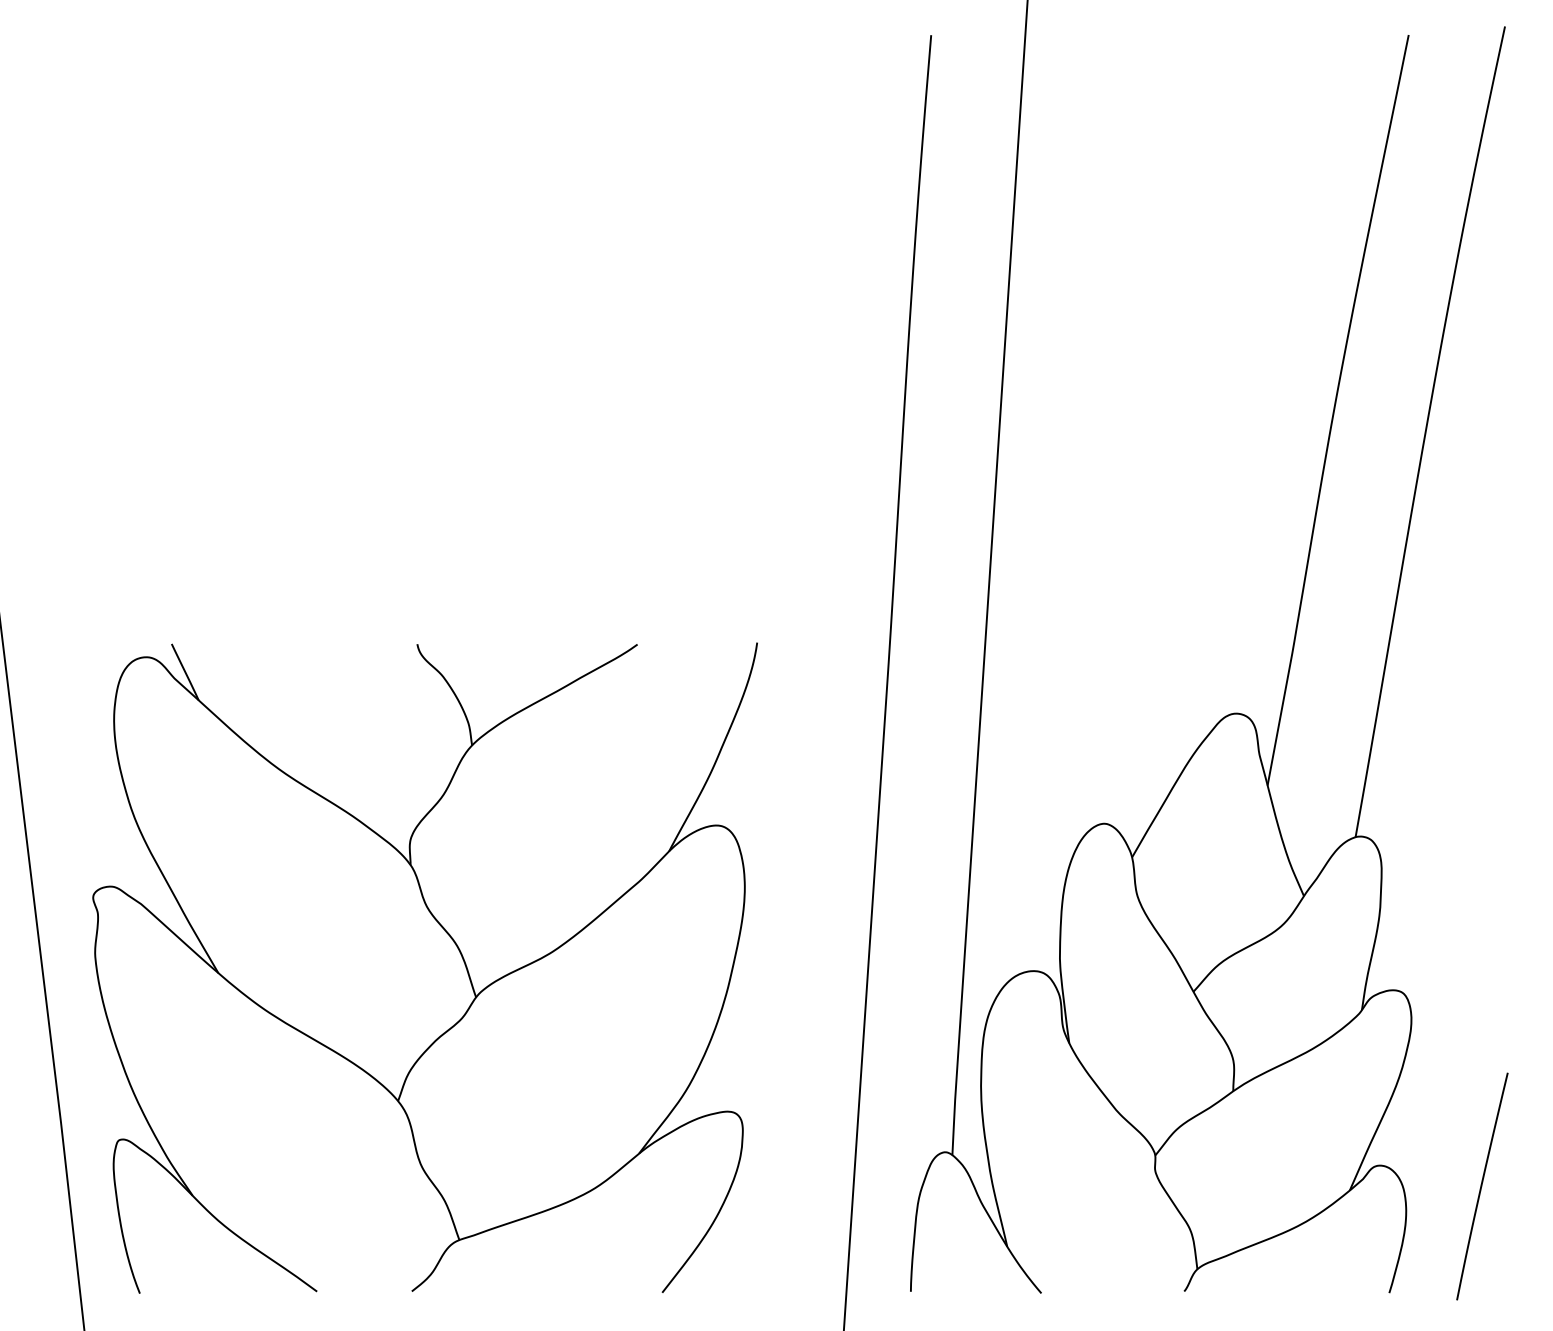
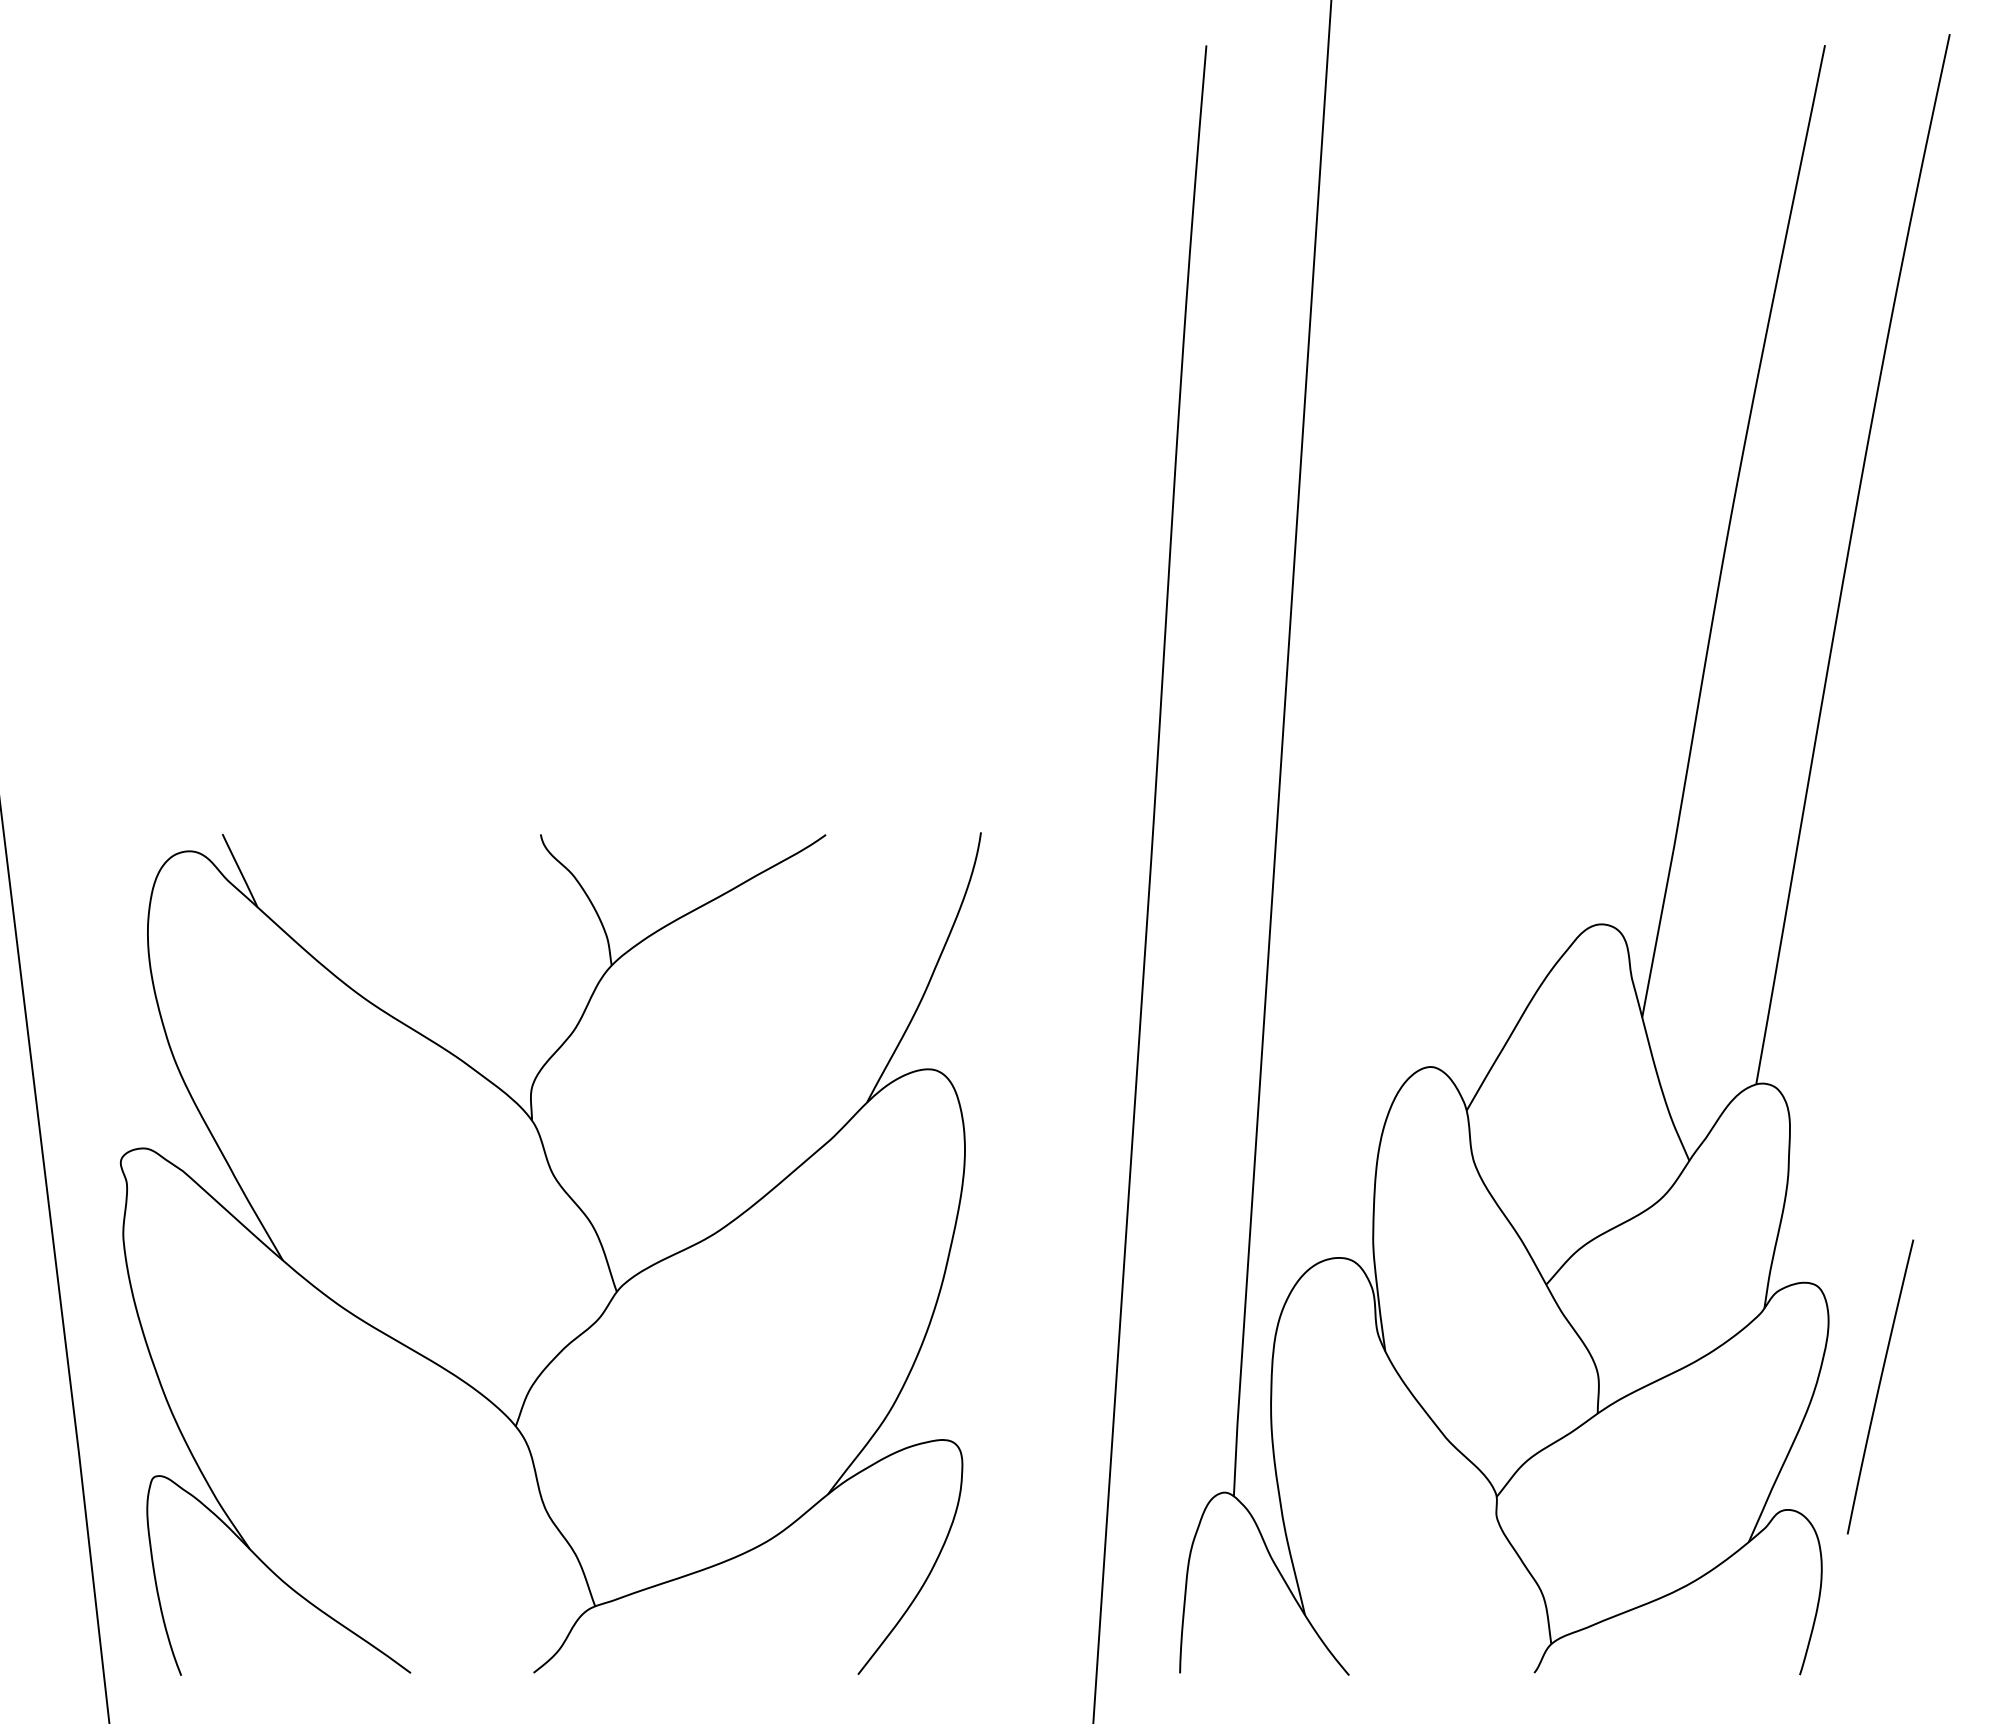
curve: (1482, 1186) -> (1880, 1386), moved

